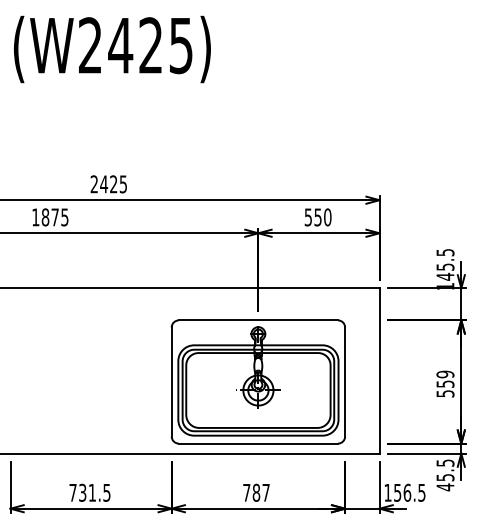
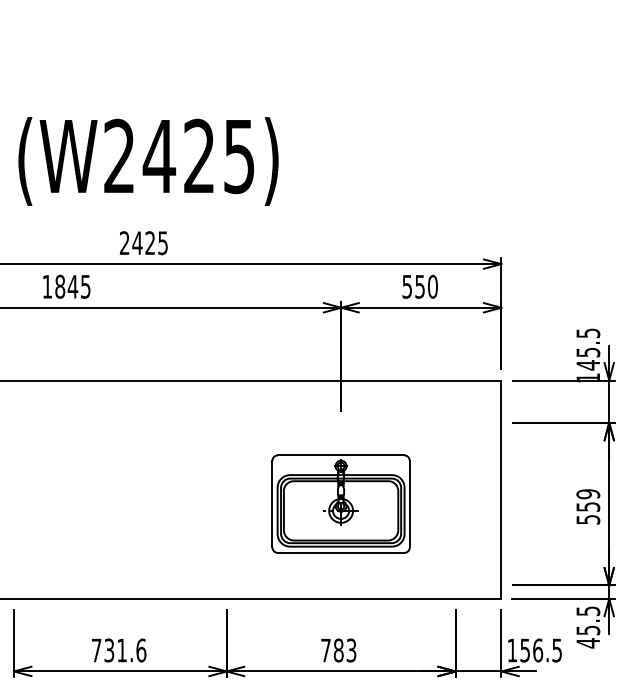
text: (112, 49) -> (148, 161), moved
text: (55, 217) -> (73, 286), 1875 -> 1845
part: (257, 381) -> (340, 503), size x0.6
text: (106, 492) -> (140, 650), 731.5 -> 731.6
text: (265, 492) -> (350, 650), 787 -> 783

